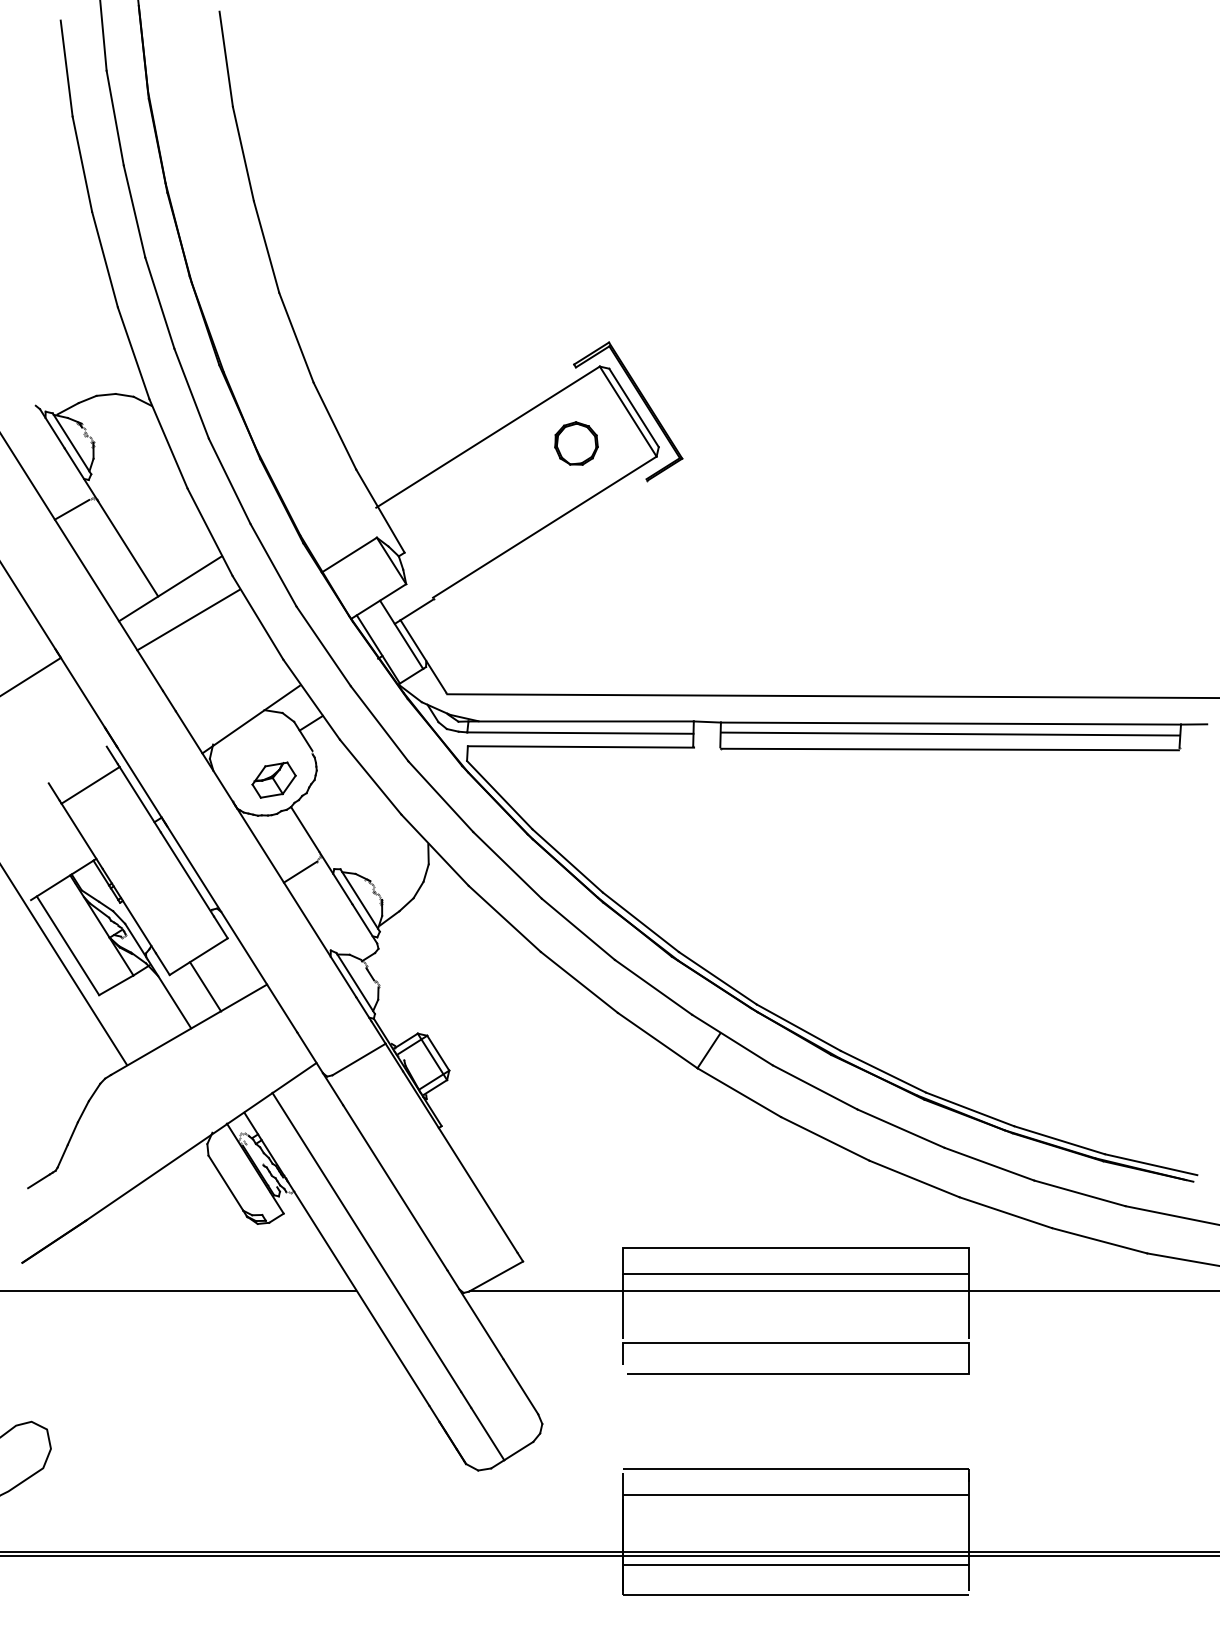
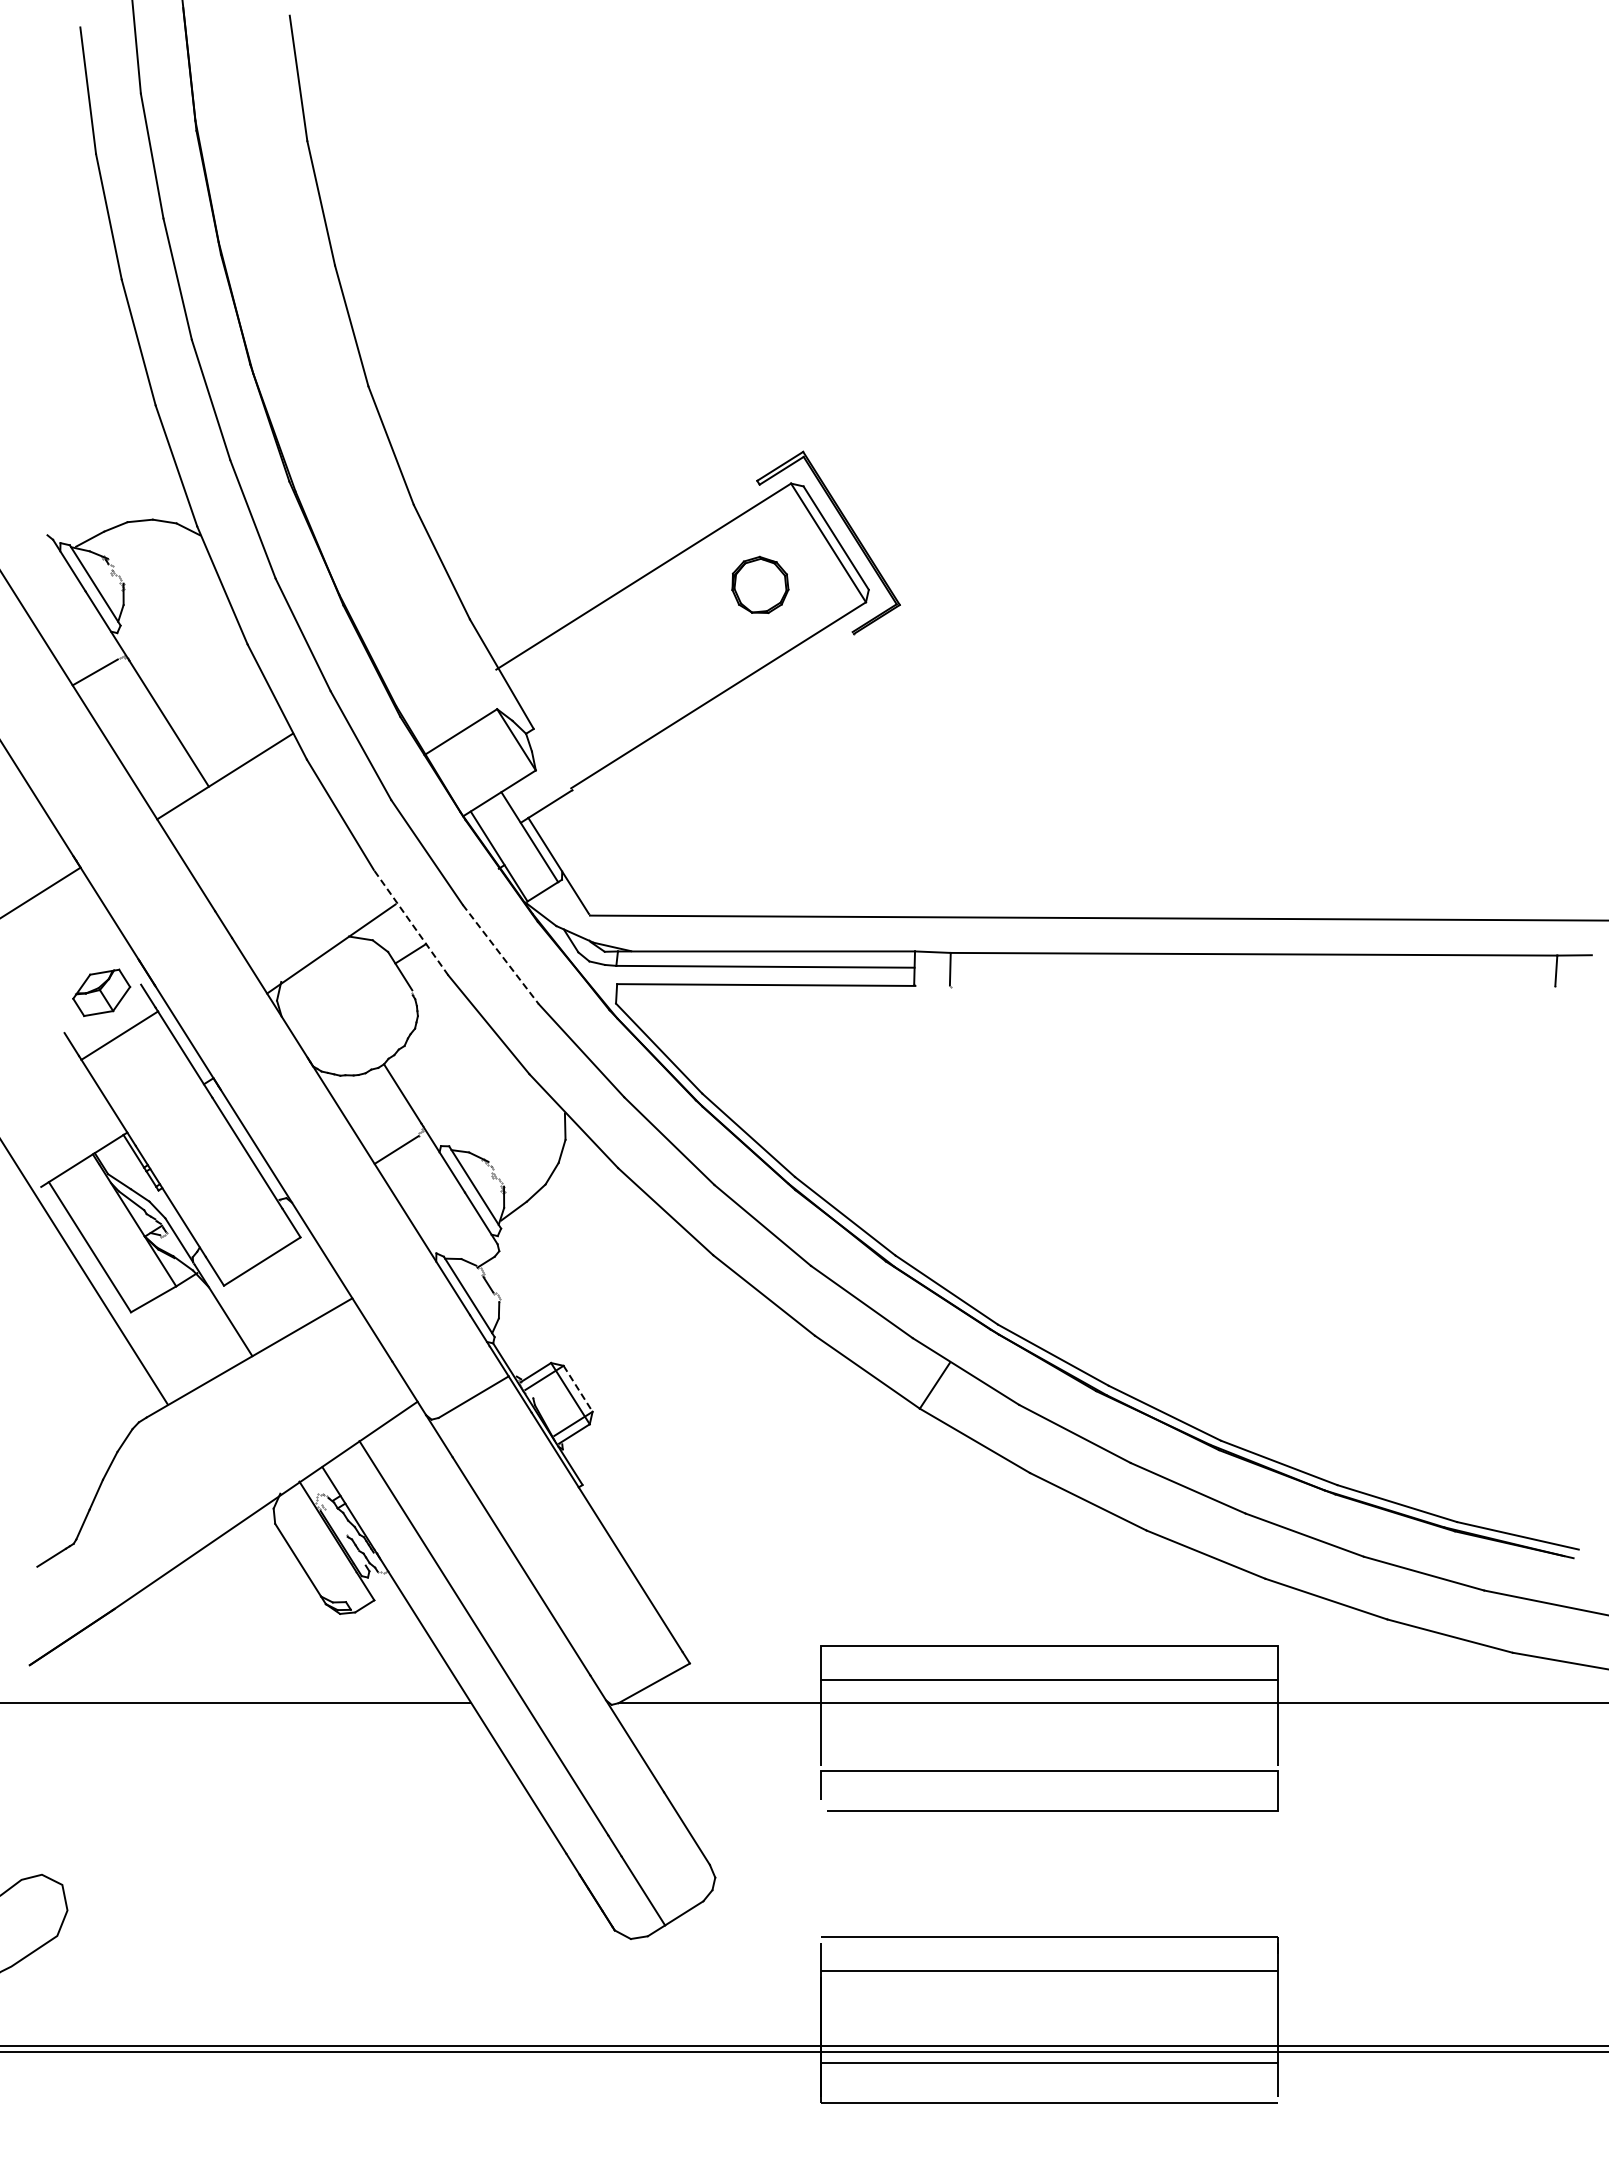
line: (188, 619) -> (248, 817), removed
line: (311, 699) -> (411, 922), solid -> dashed
line: (380, 723) -> (501, 954), solid -> dashed
line: (950, 734) -> (1253, 968), removed
line: (949, 749) -> (1252, 988), removed
part: (273, 779) -> (101, 992), moved
line: (204, 986) -> (270, 1300), removed
line: (438, 1053) -> (578, 1389), solid -> dashed

